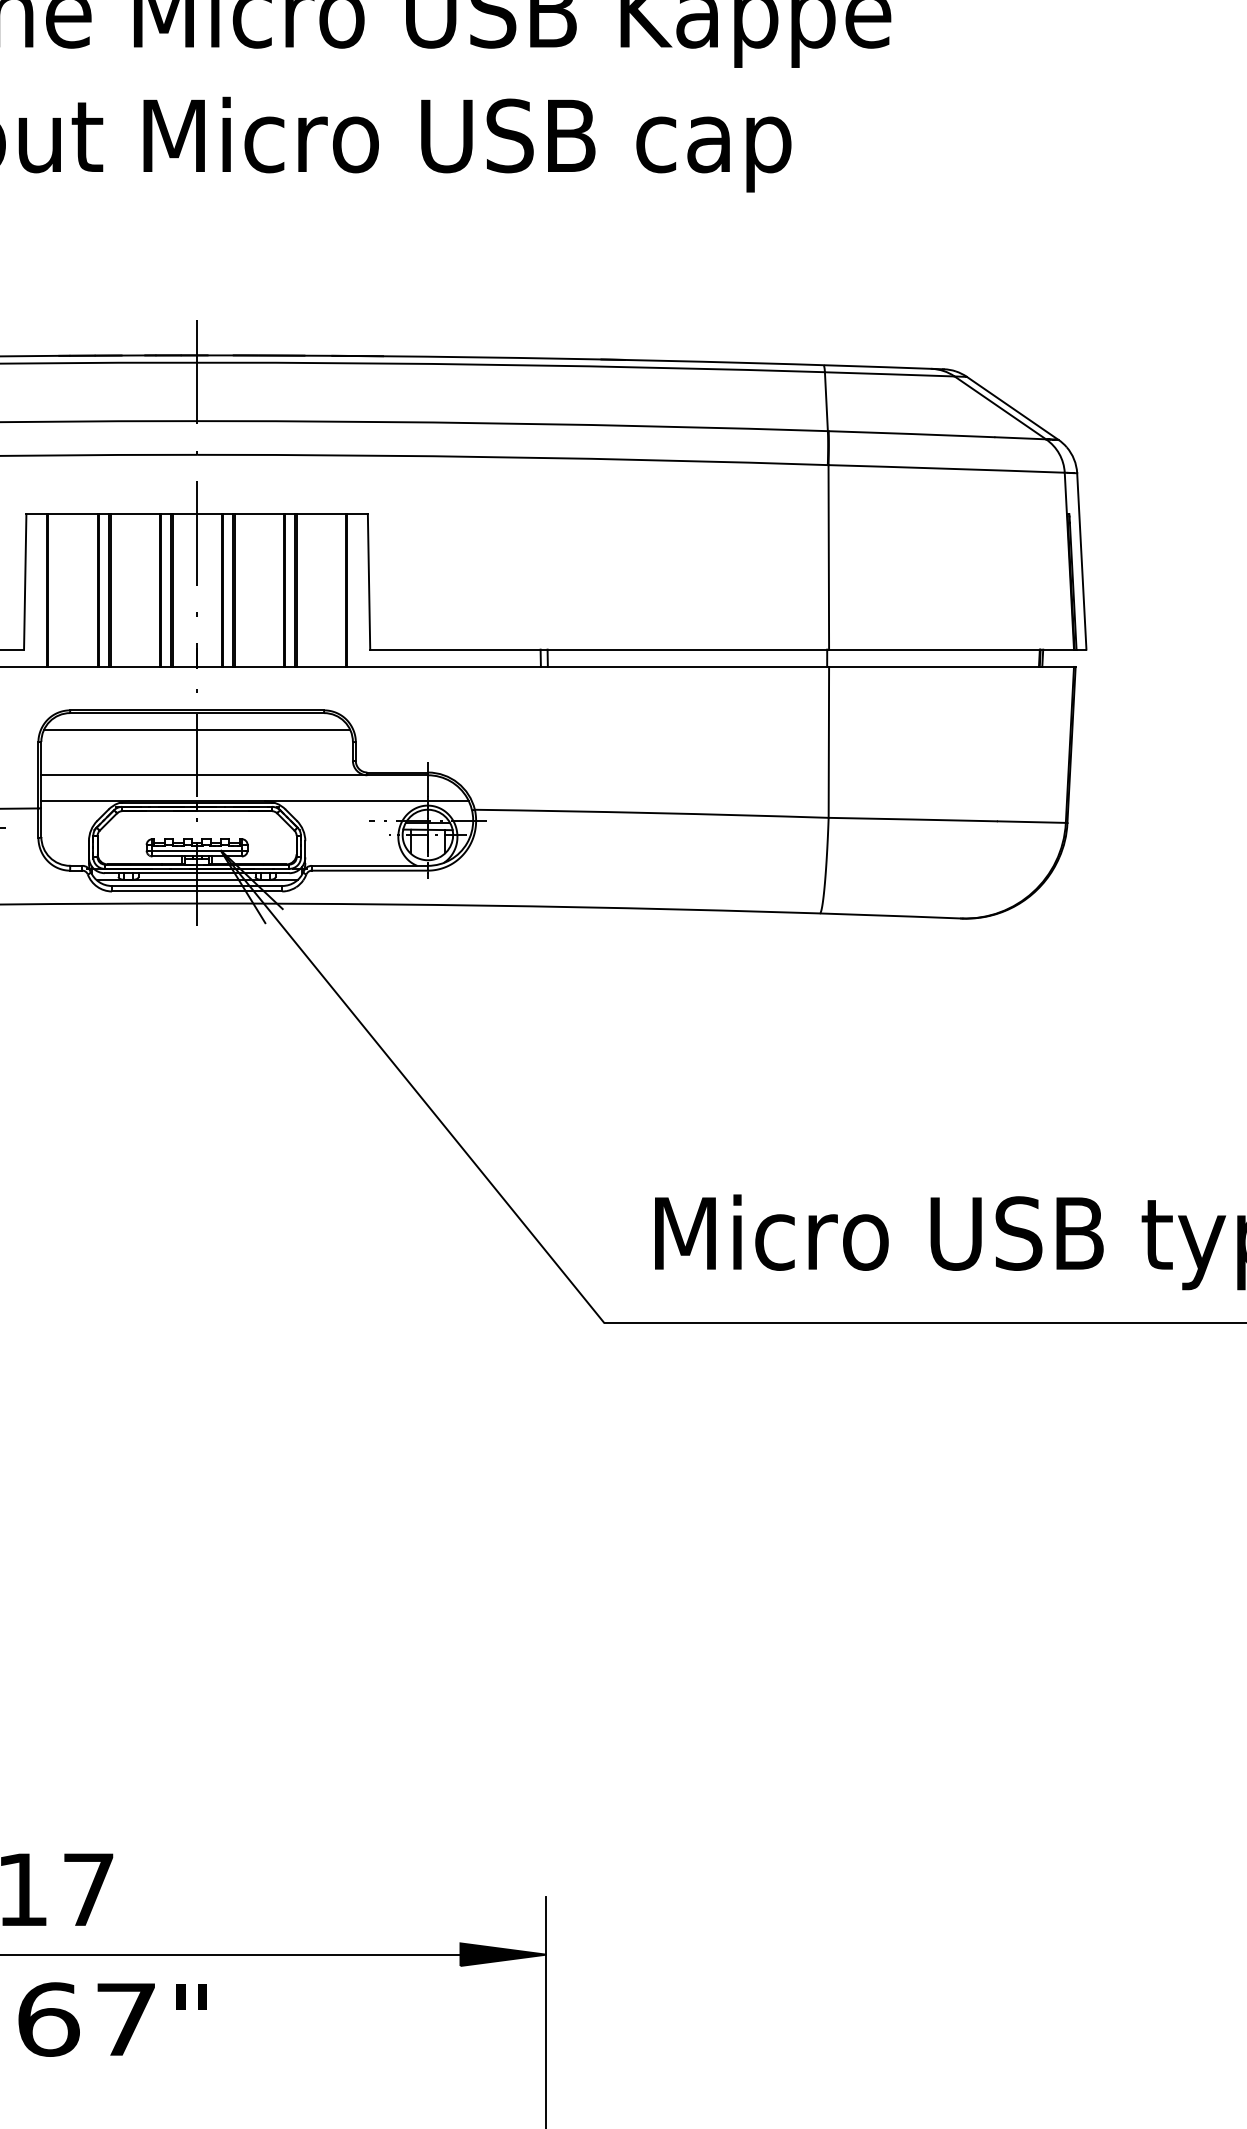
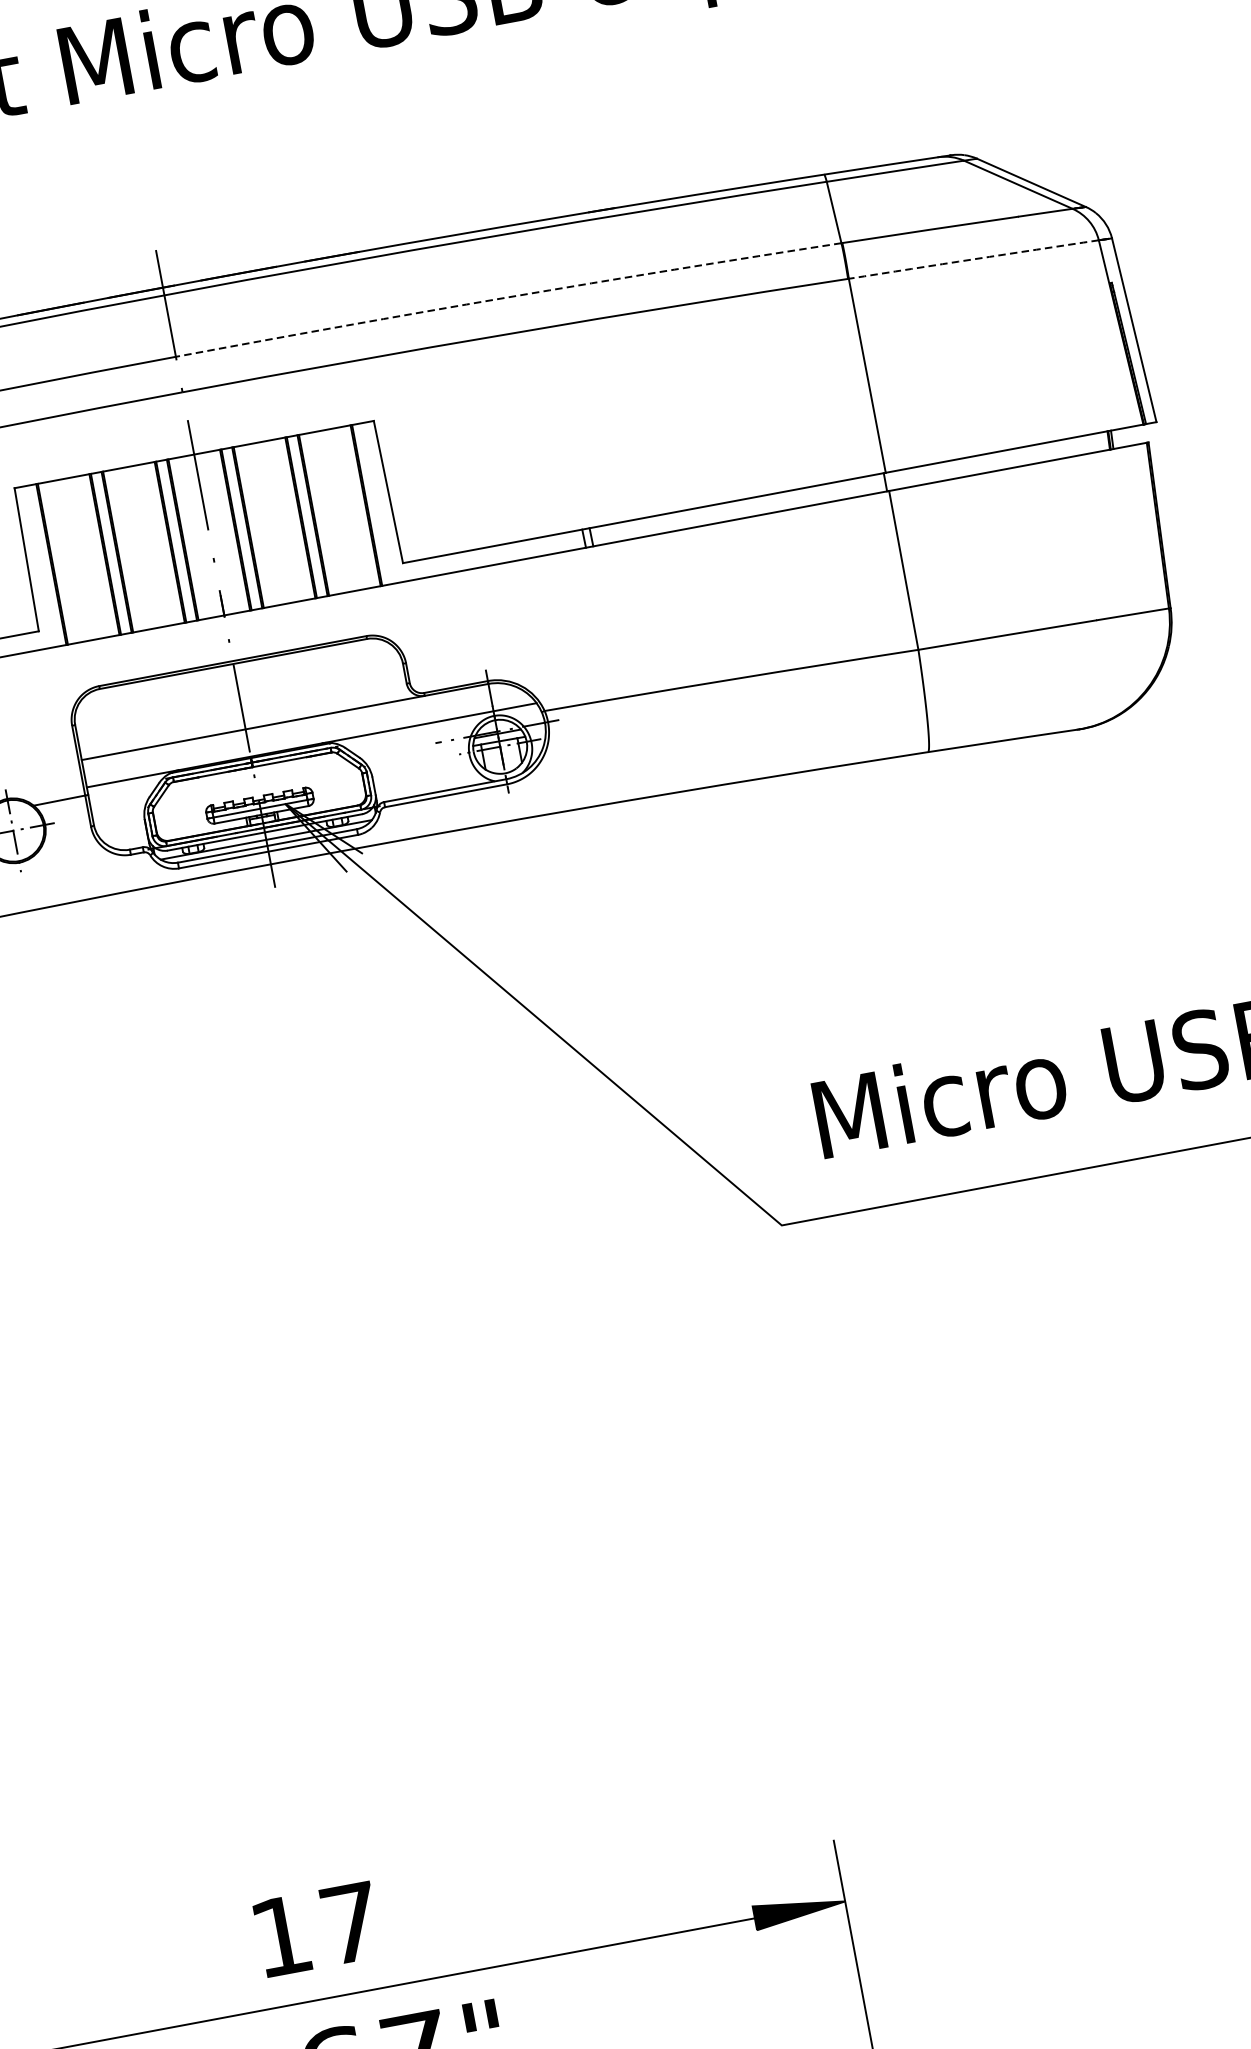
arc: (512, 423) -> (508, 297), solid -> dashed
arc: (946, 468) -> (973, 259), solid -> dashed
line: (196, 730) -> (236, 682), removed

